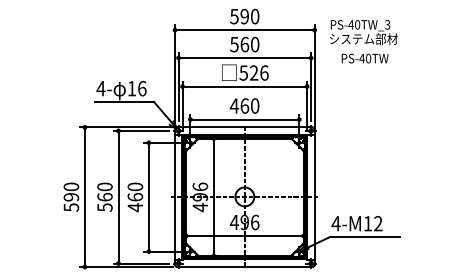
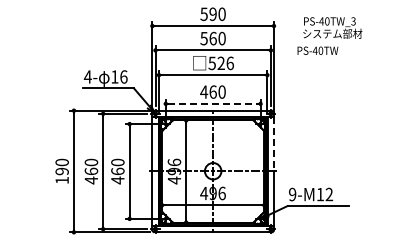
text: (363, 31) -> (332, 27), moved
line: (245, 119) -> (213, 103), solid -> dashed
line: (314, 166) -> (273, 144), solid -> dashed
text: (70, 207) -> (61, 180), 590 -> 190
text: (105, 207) -> (91, 180), 560 -> 460
text: (335, 223) -> (292, 194), 4-M12 -> 9-M12

